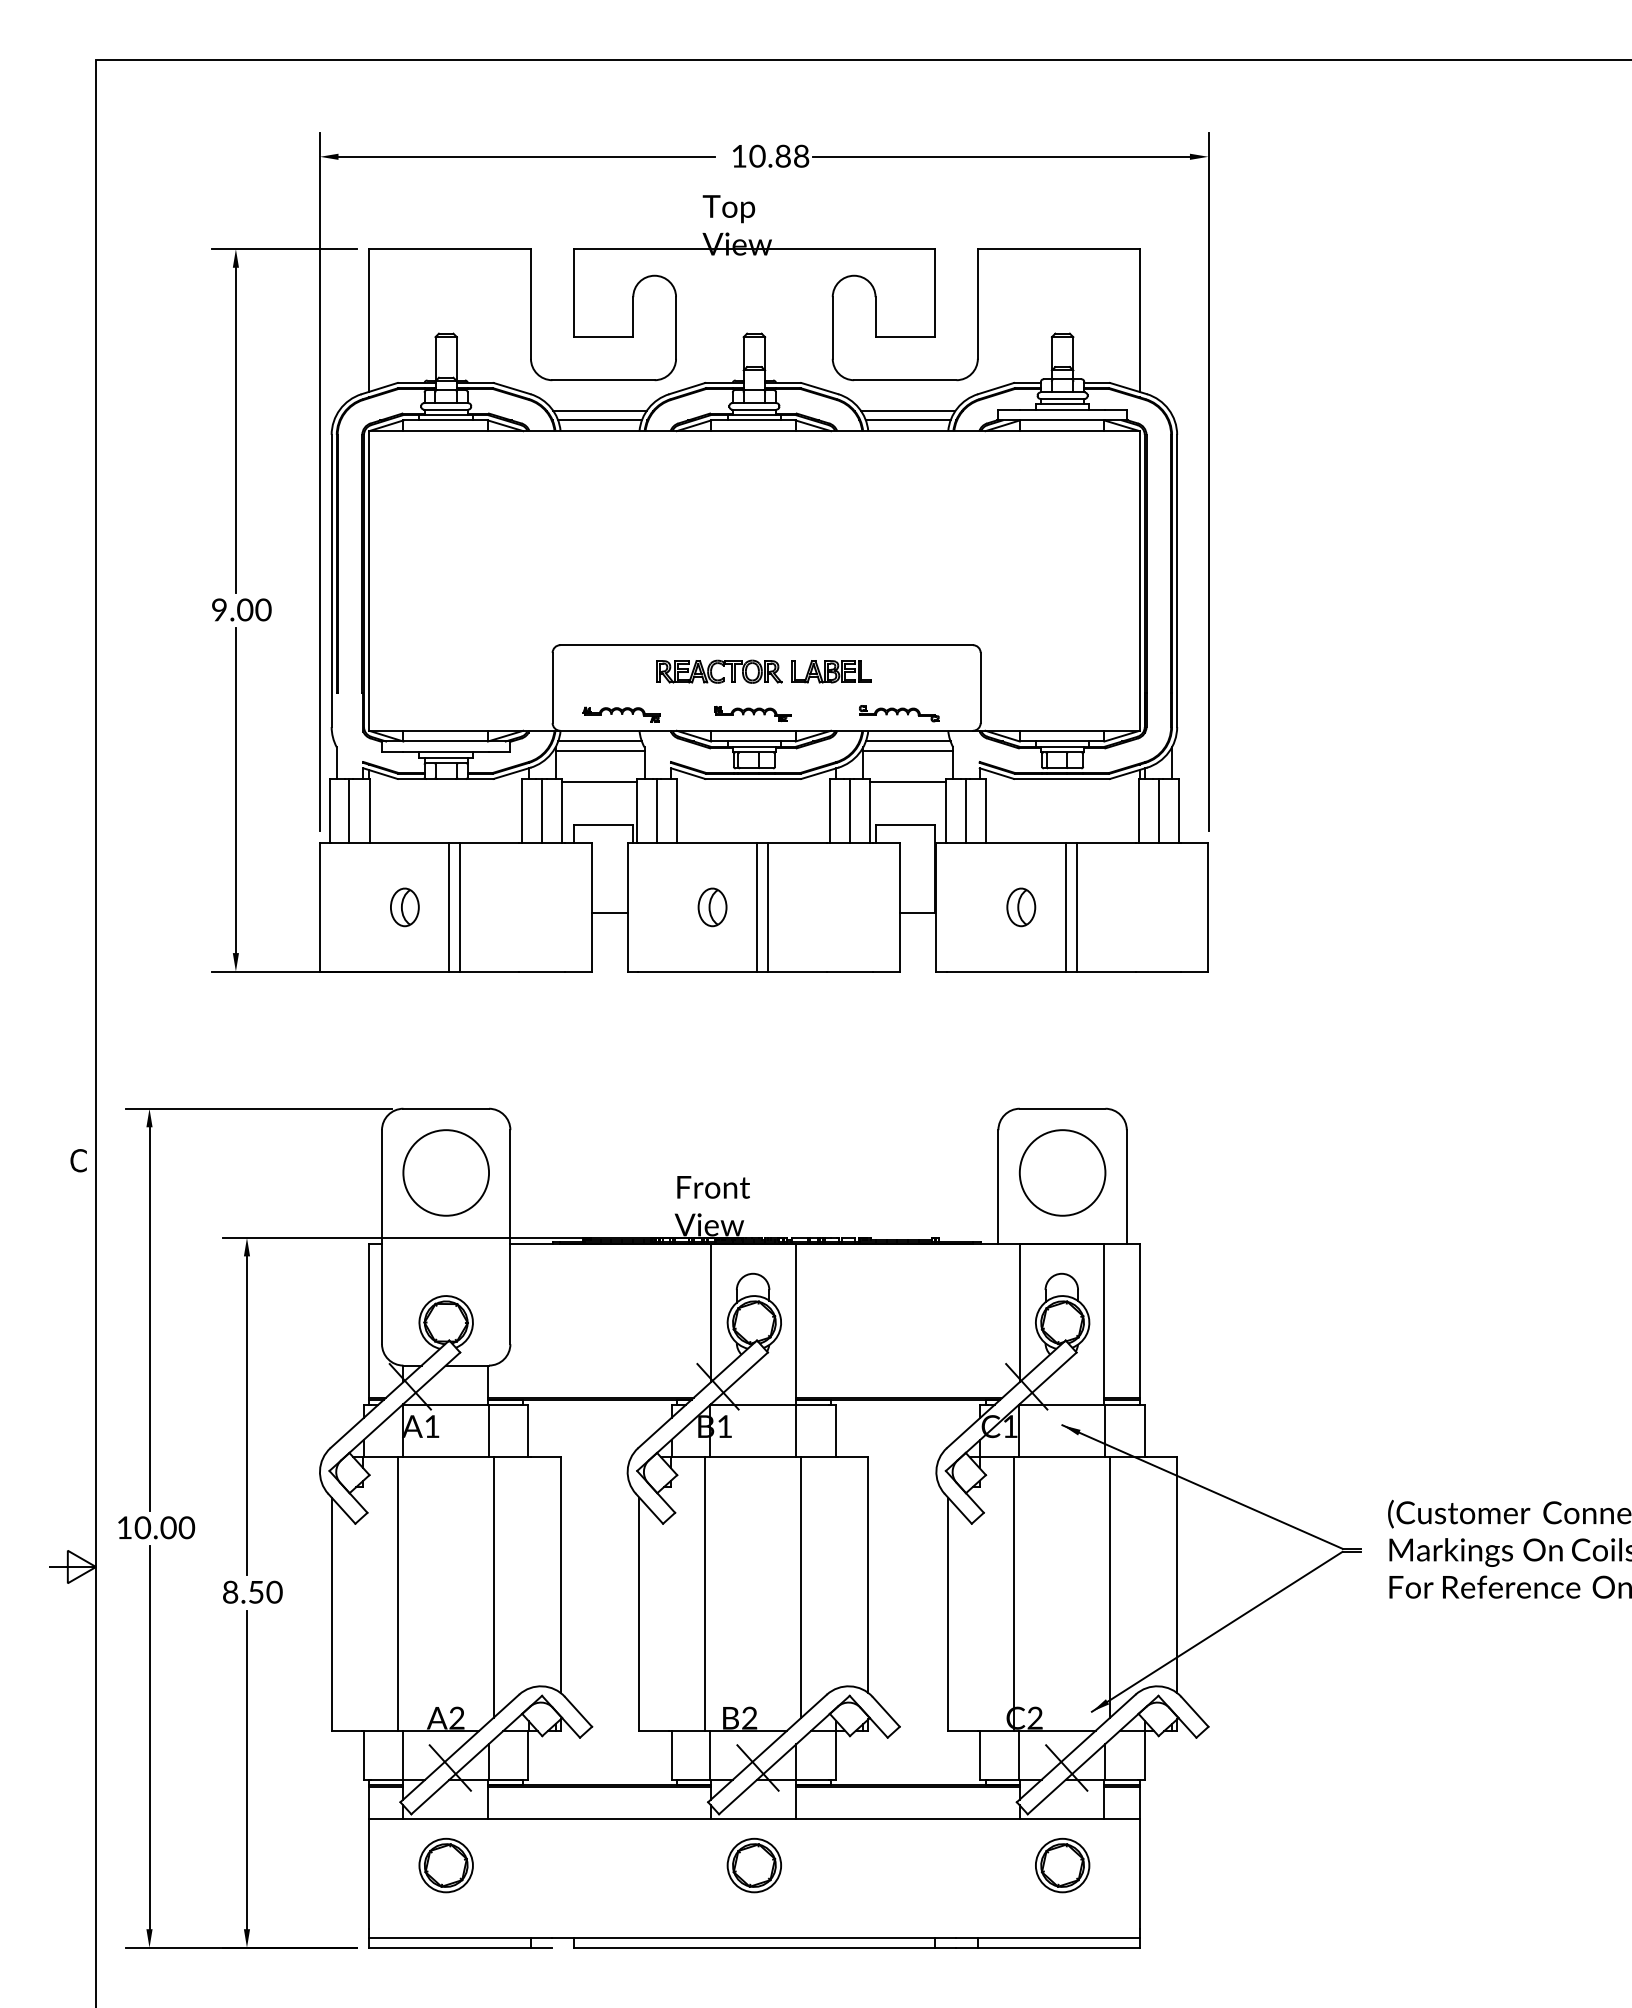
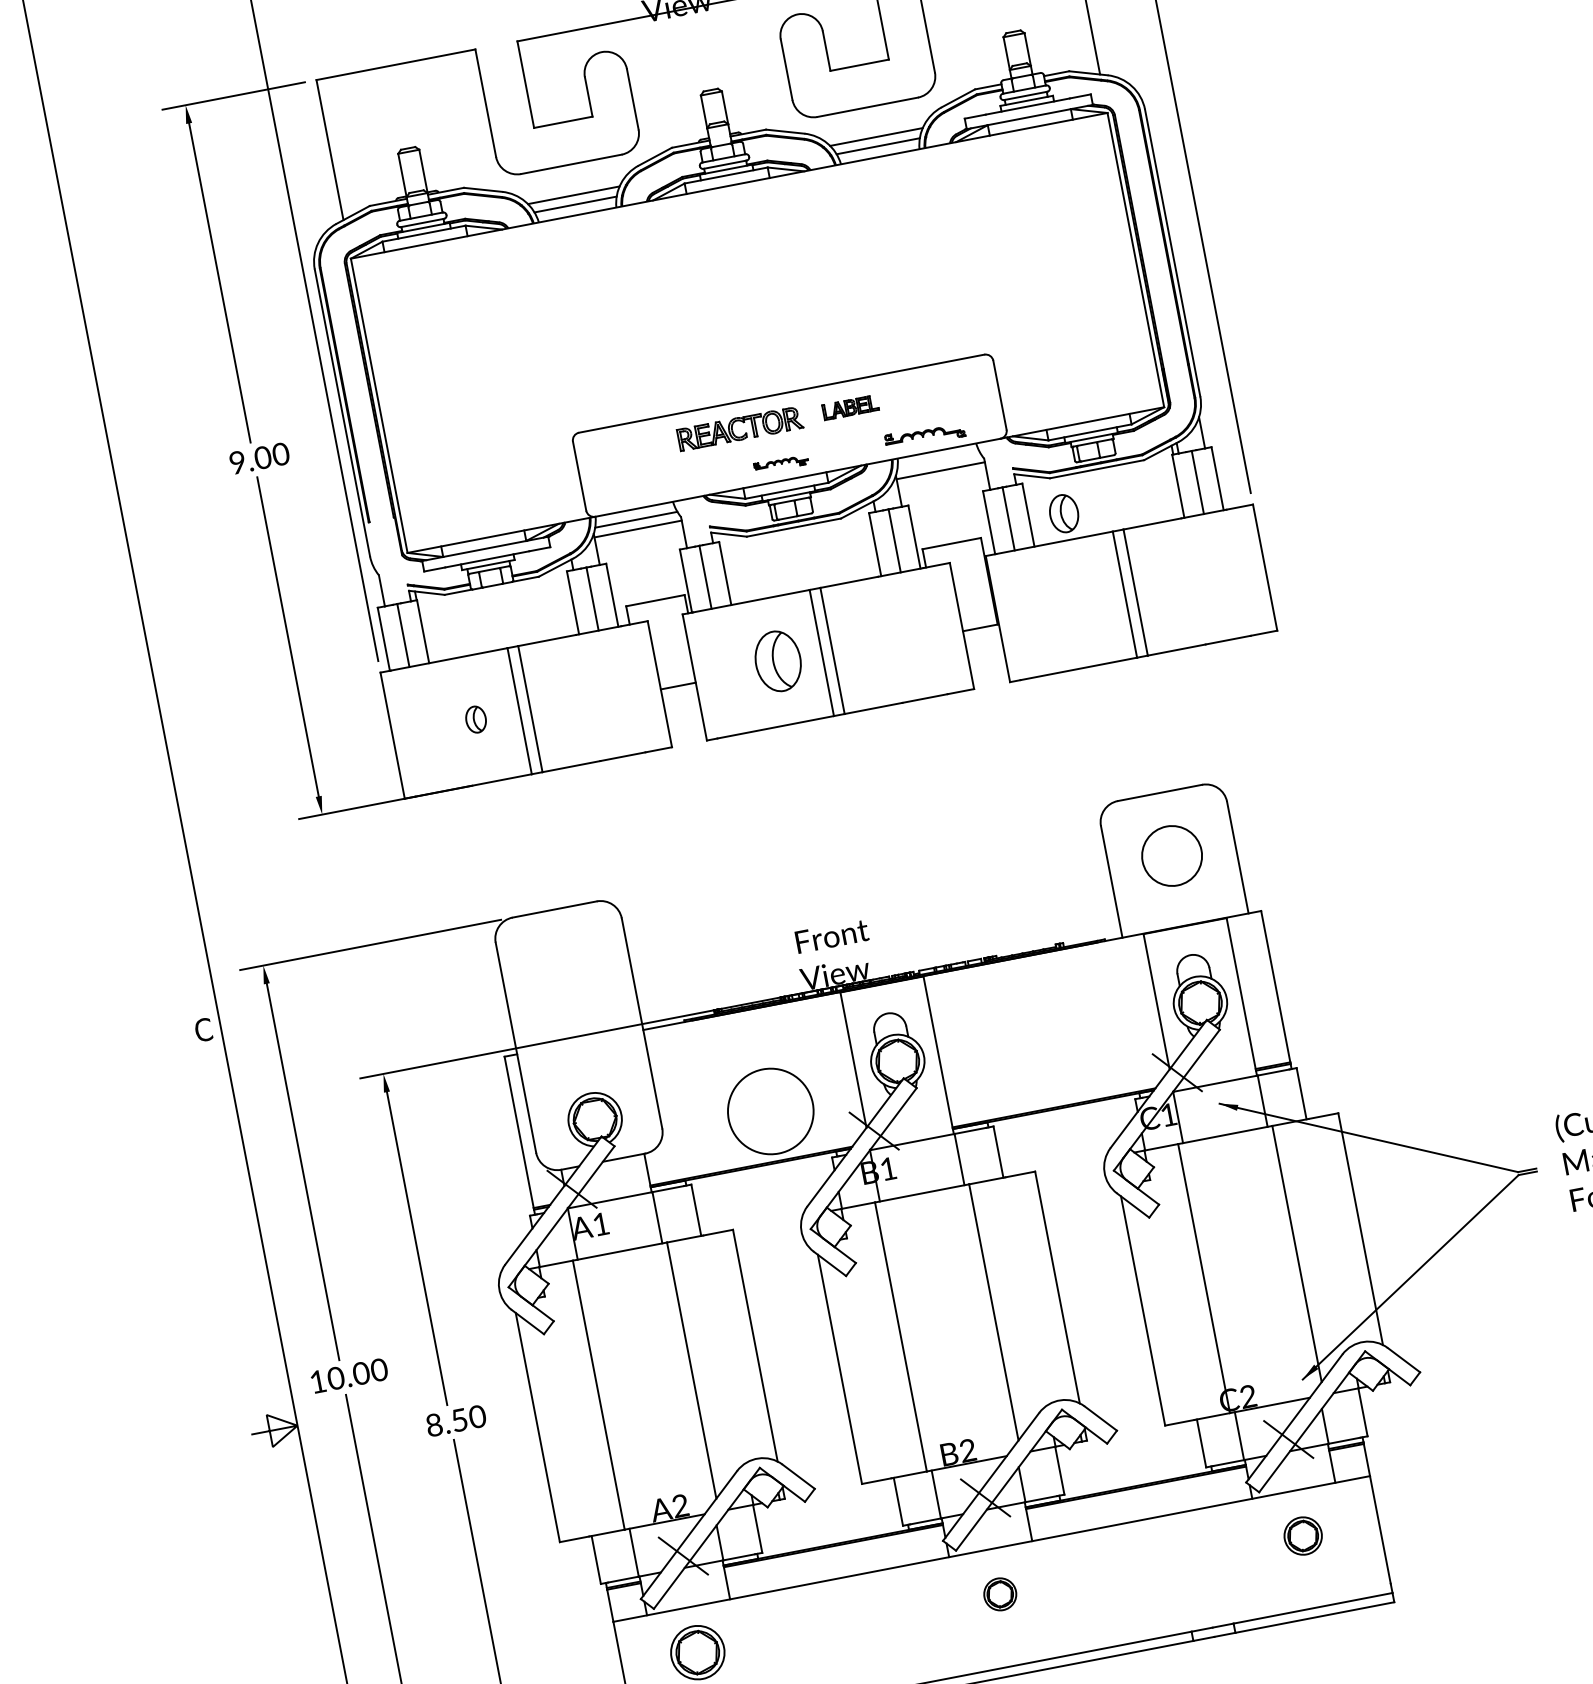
part: (831, 671) -> (850, 407), size x0.7
part: (752, 713) -> (780, 463), size x0.7
part: (621, 714) -> (652, 489), removed
line: (907, 741) -> (938, 461), removed
line: (599, 781) -> (643, 559), removed
line: (907, 781) -> (945, 500), removed
part: (404, 907) -> (475, 719), size x0.7
part: (712, 907) -> (778, 661), size x1.6
part: (1021, 907) -> (1064, 513), moved
circle: (445, 1172) -> (770, 1111), moved
circle: (1062, 1172) -> (1171, 855), size x0.7
part: (753, 1865) -> (999, 1594), size x0.6
part: (1062, 1865) -> (1302, 1536), size x0.7

